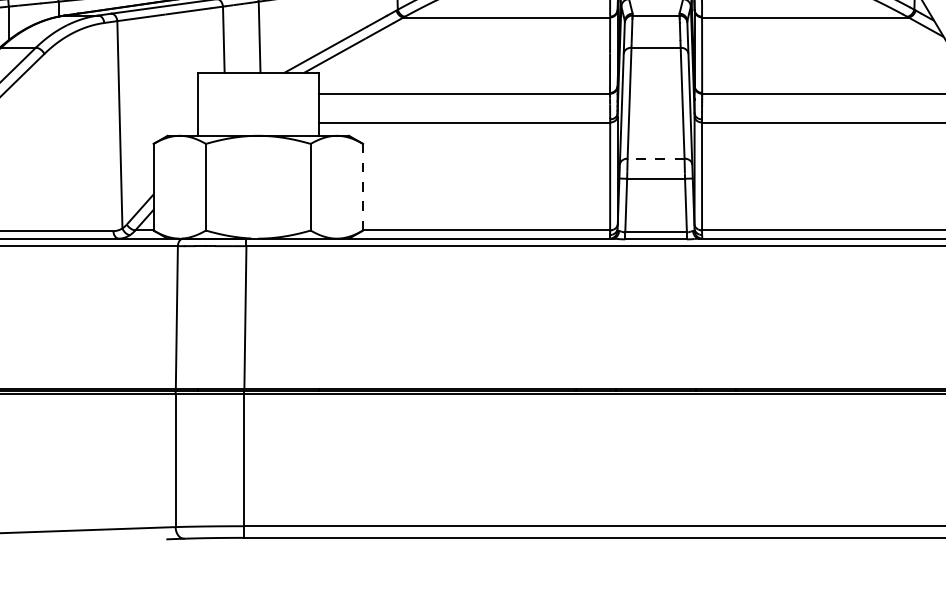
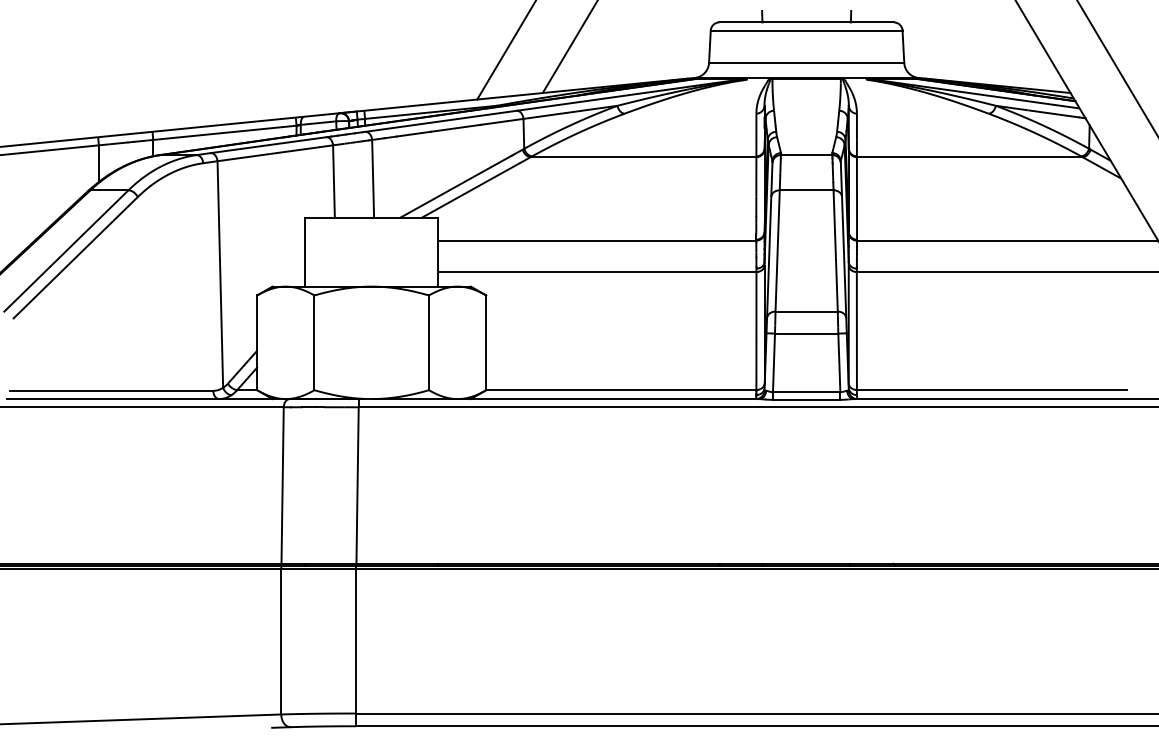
line: (655, 158) -> (806, 311), dashed -> solid
line: (363, 186) -> (486, 342), dashed -> solid

